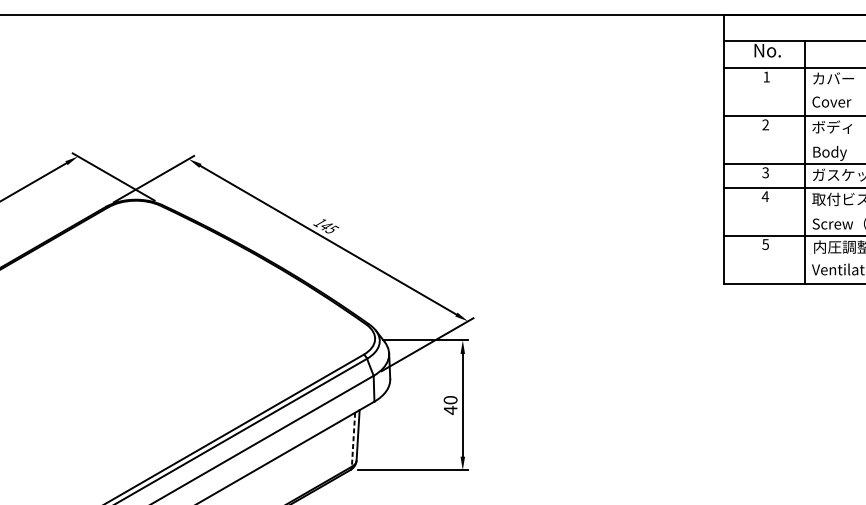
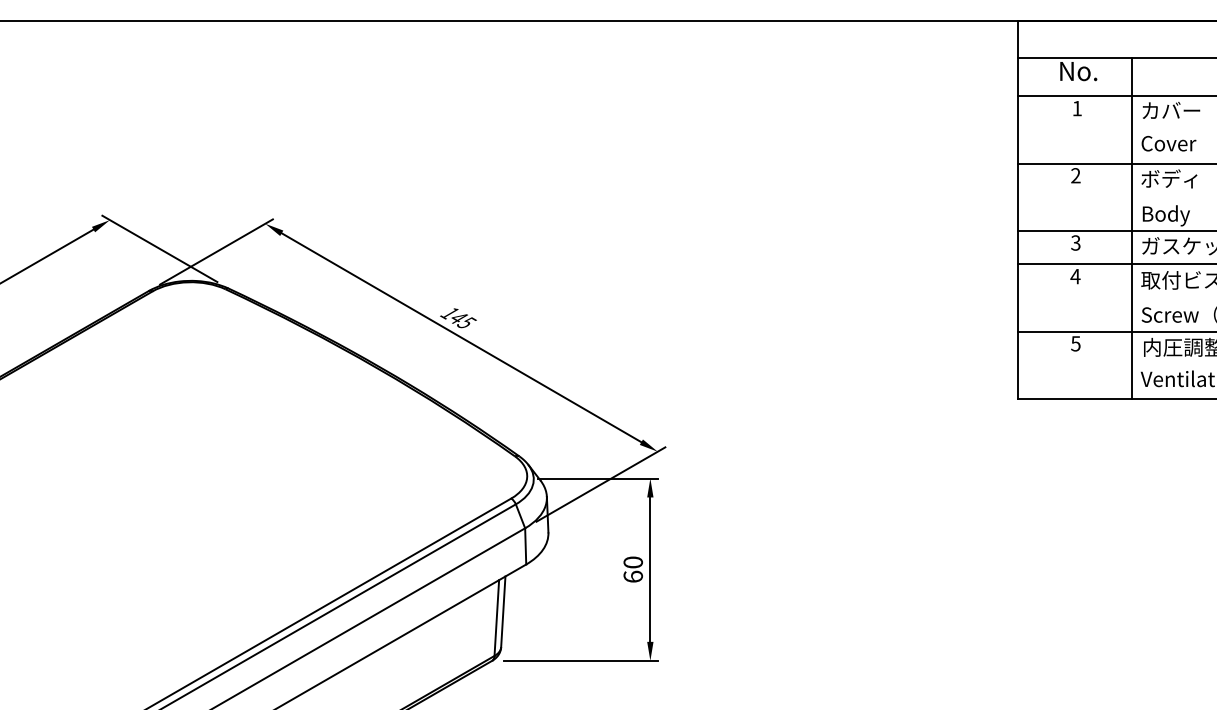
text: (450, 410) -> (633, 576), 40 -> 60
line: (353, 440) -> (496, 618), dashed -> solid

